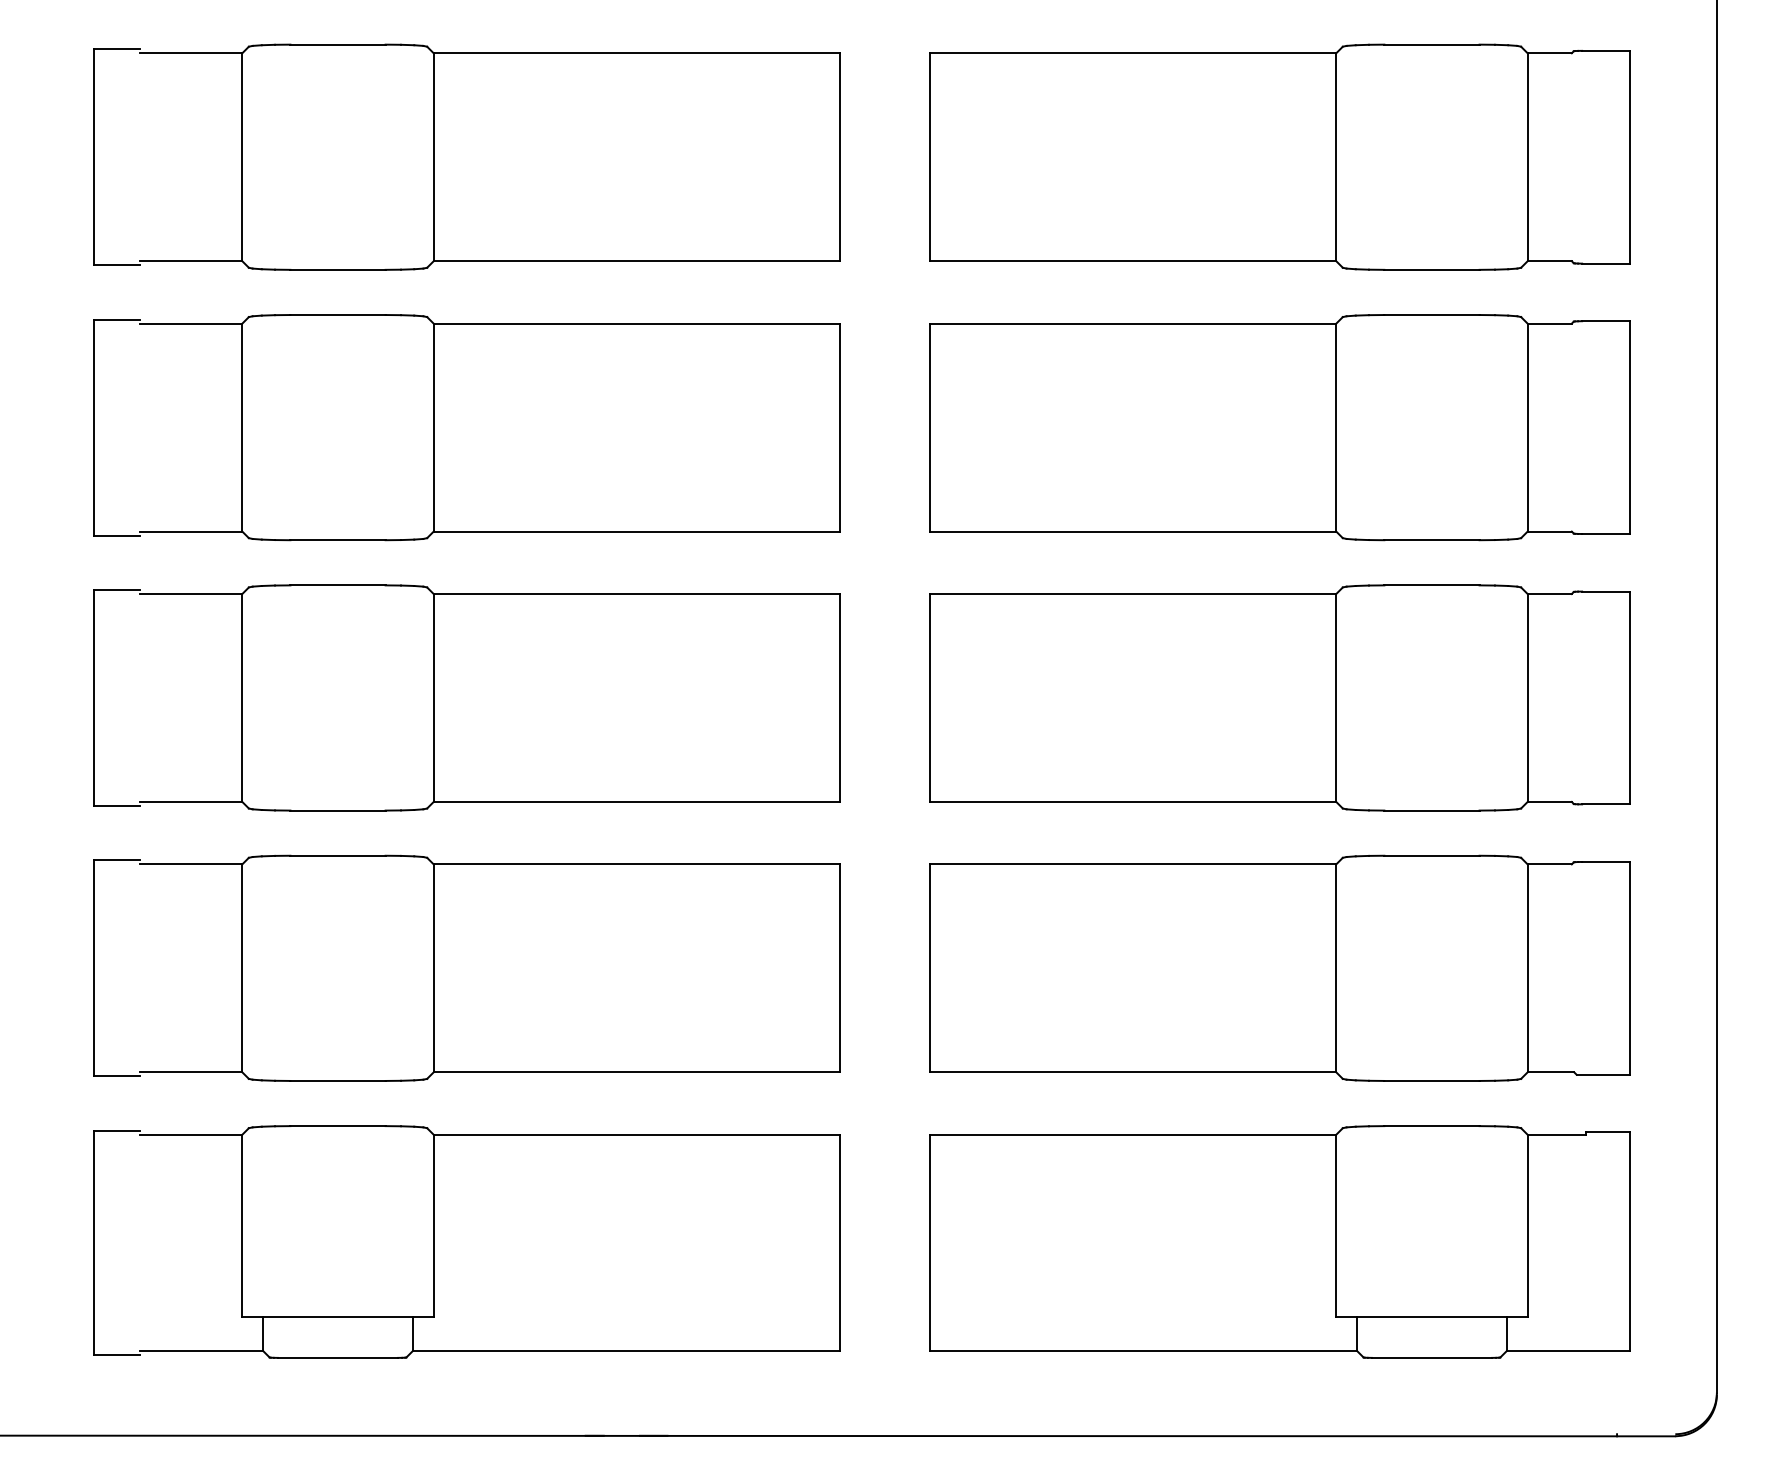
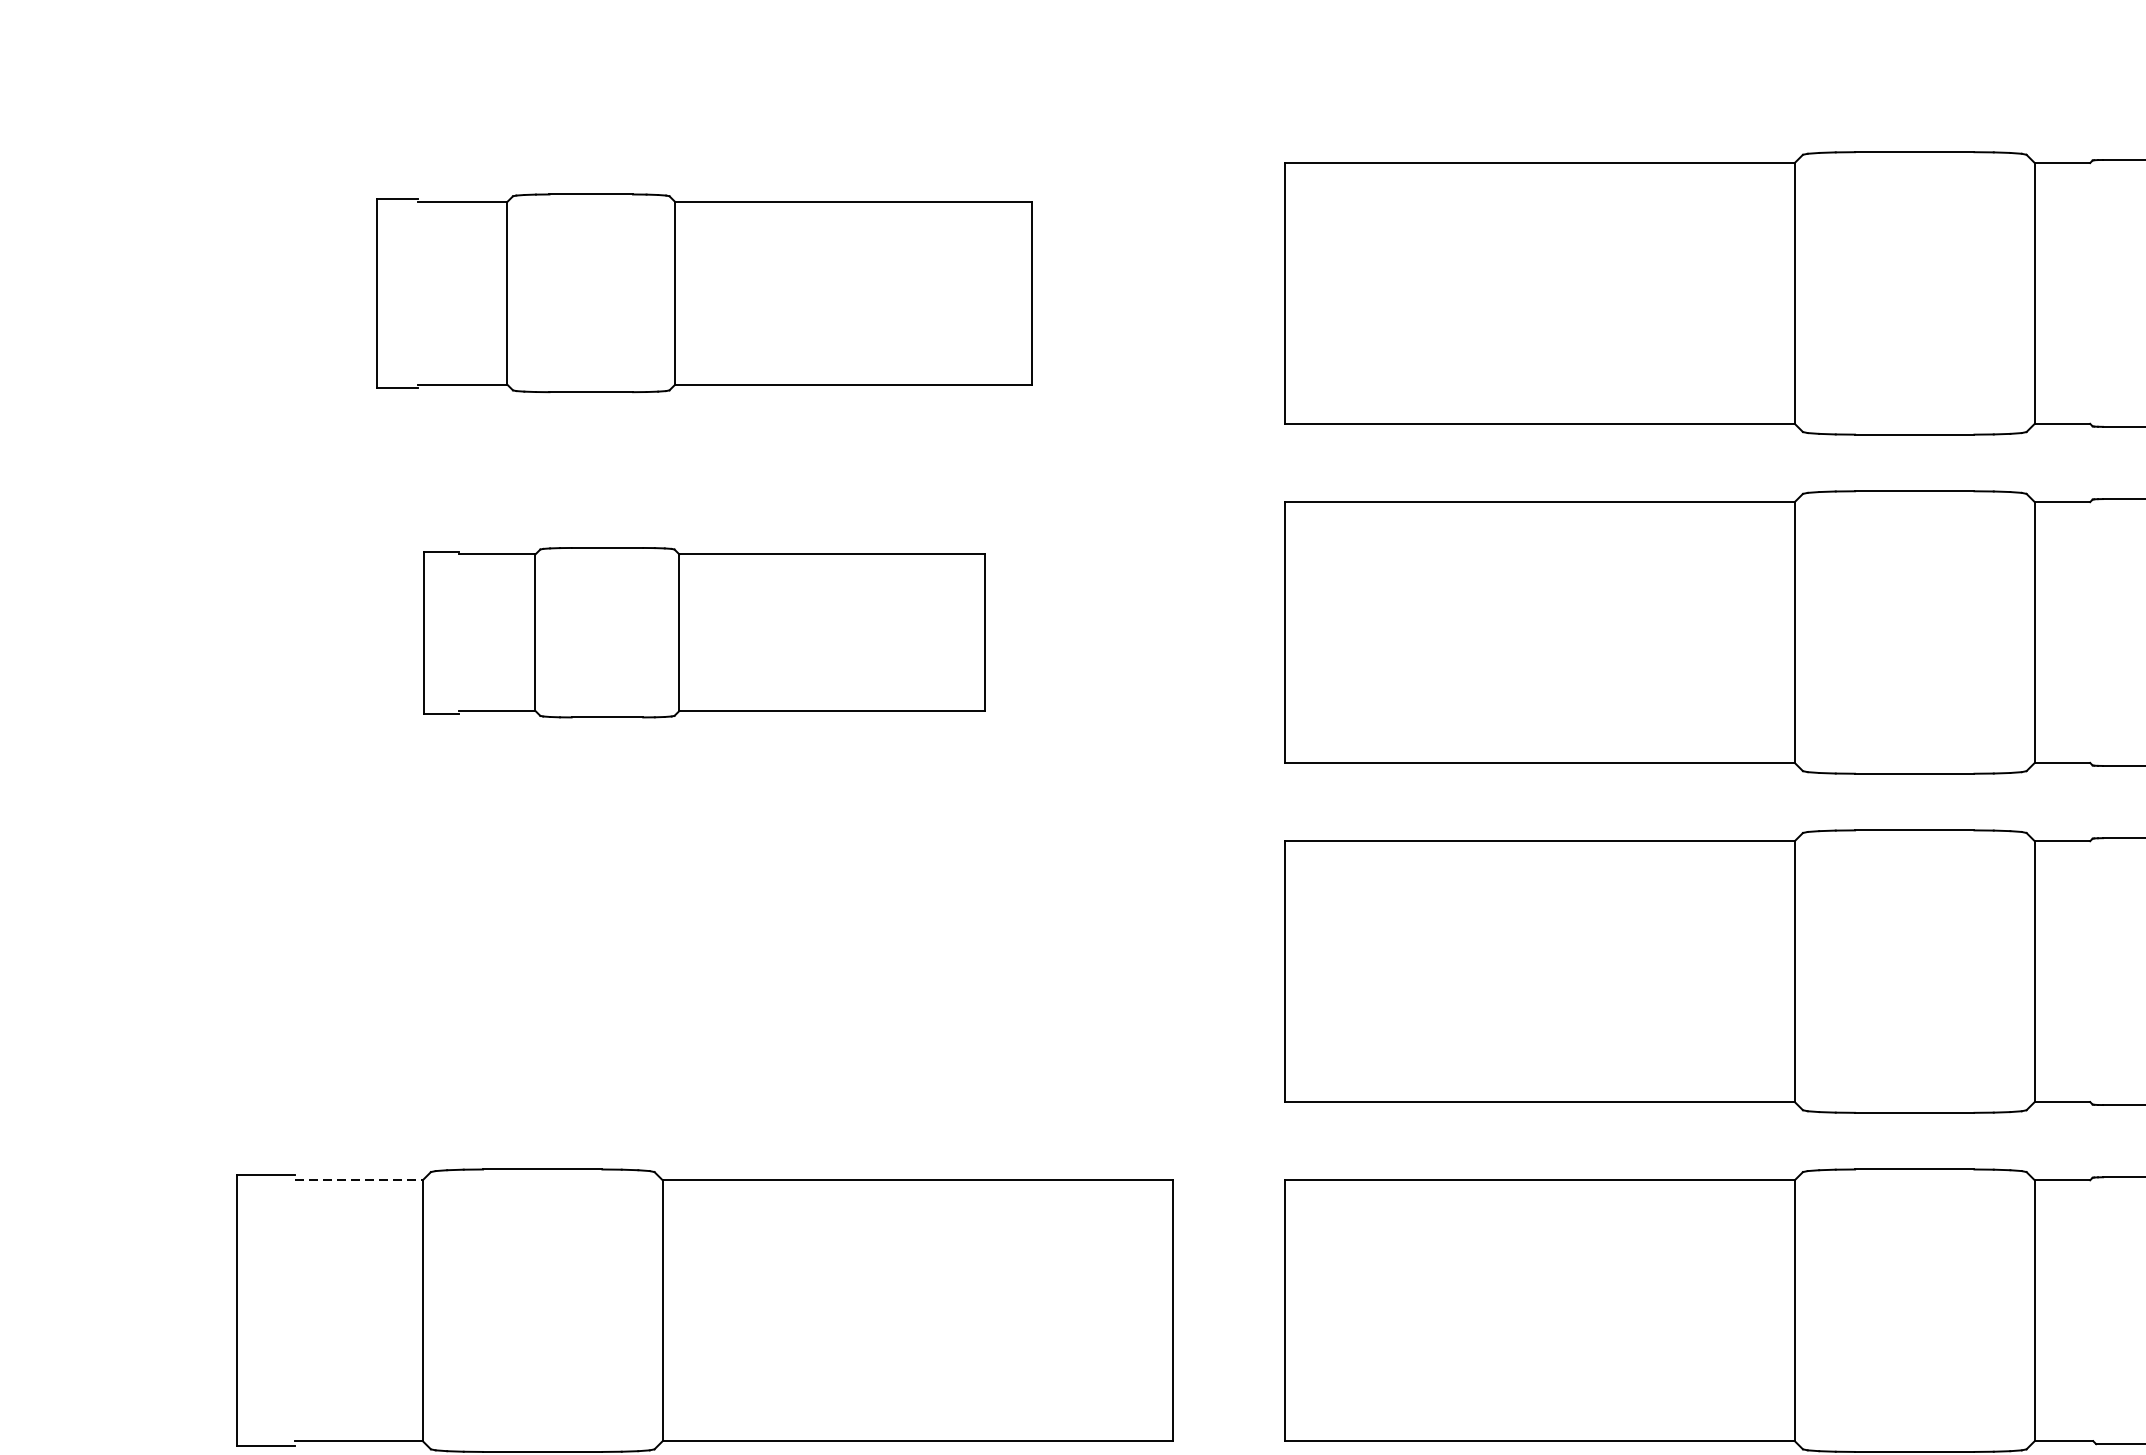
part: (466, 156) -> (703, 292), size x0.7
part: (466, 427) -> (703, 632), size x0.6
part: (466, 697) -> (703, 971), removed
line: (191, 864) -> (358, 1180), solid -> dashed

